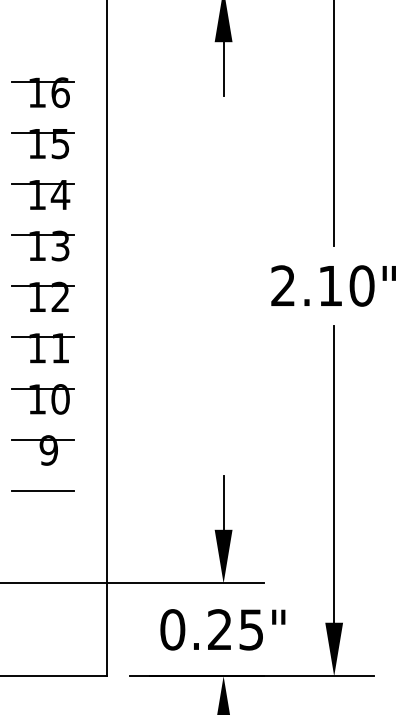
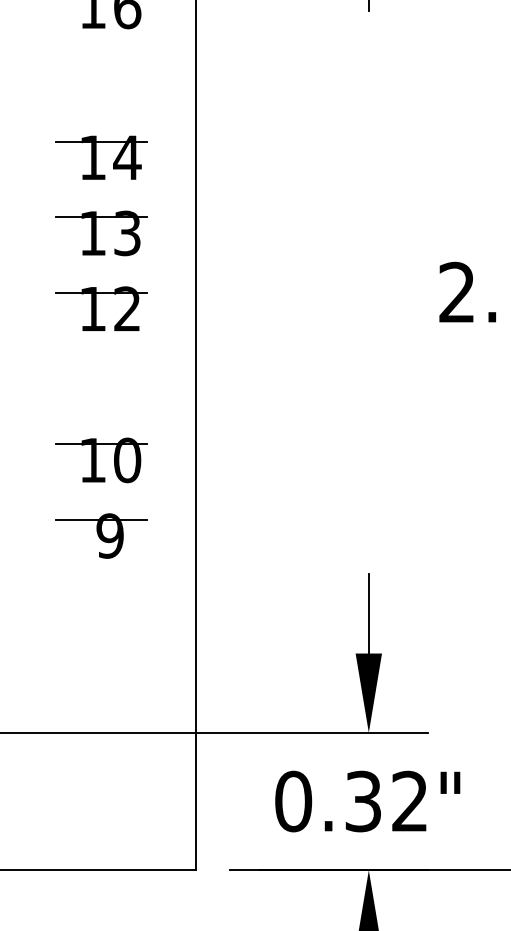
part: (42, 144) -> (100, 83), removed
part: (42, 348) -> (100, 385), removed
line: (42, 490) -> (100, 595), removed
text: (235, 629) -> (386, 801), 0.25" -> 0.32"

